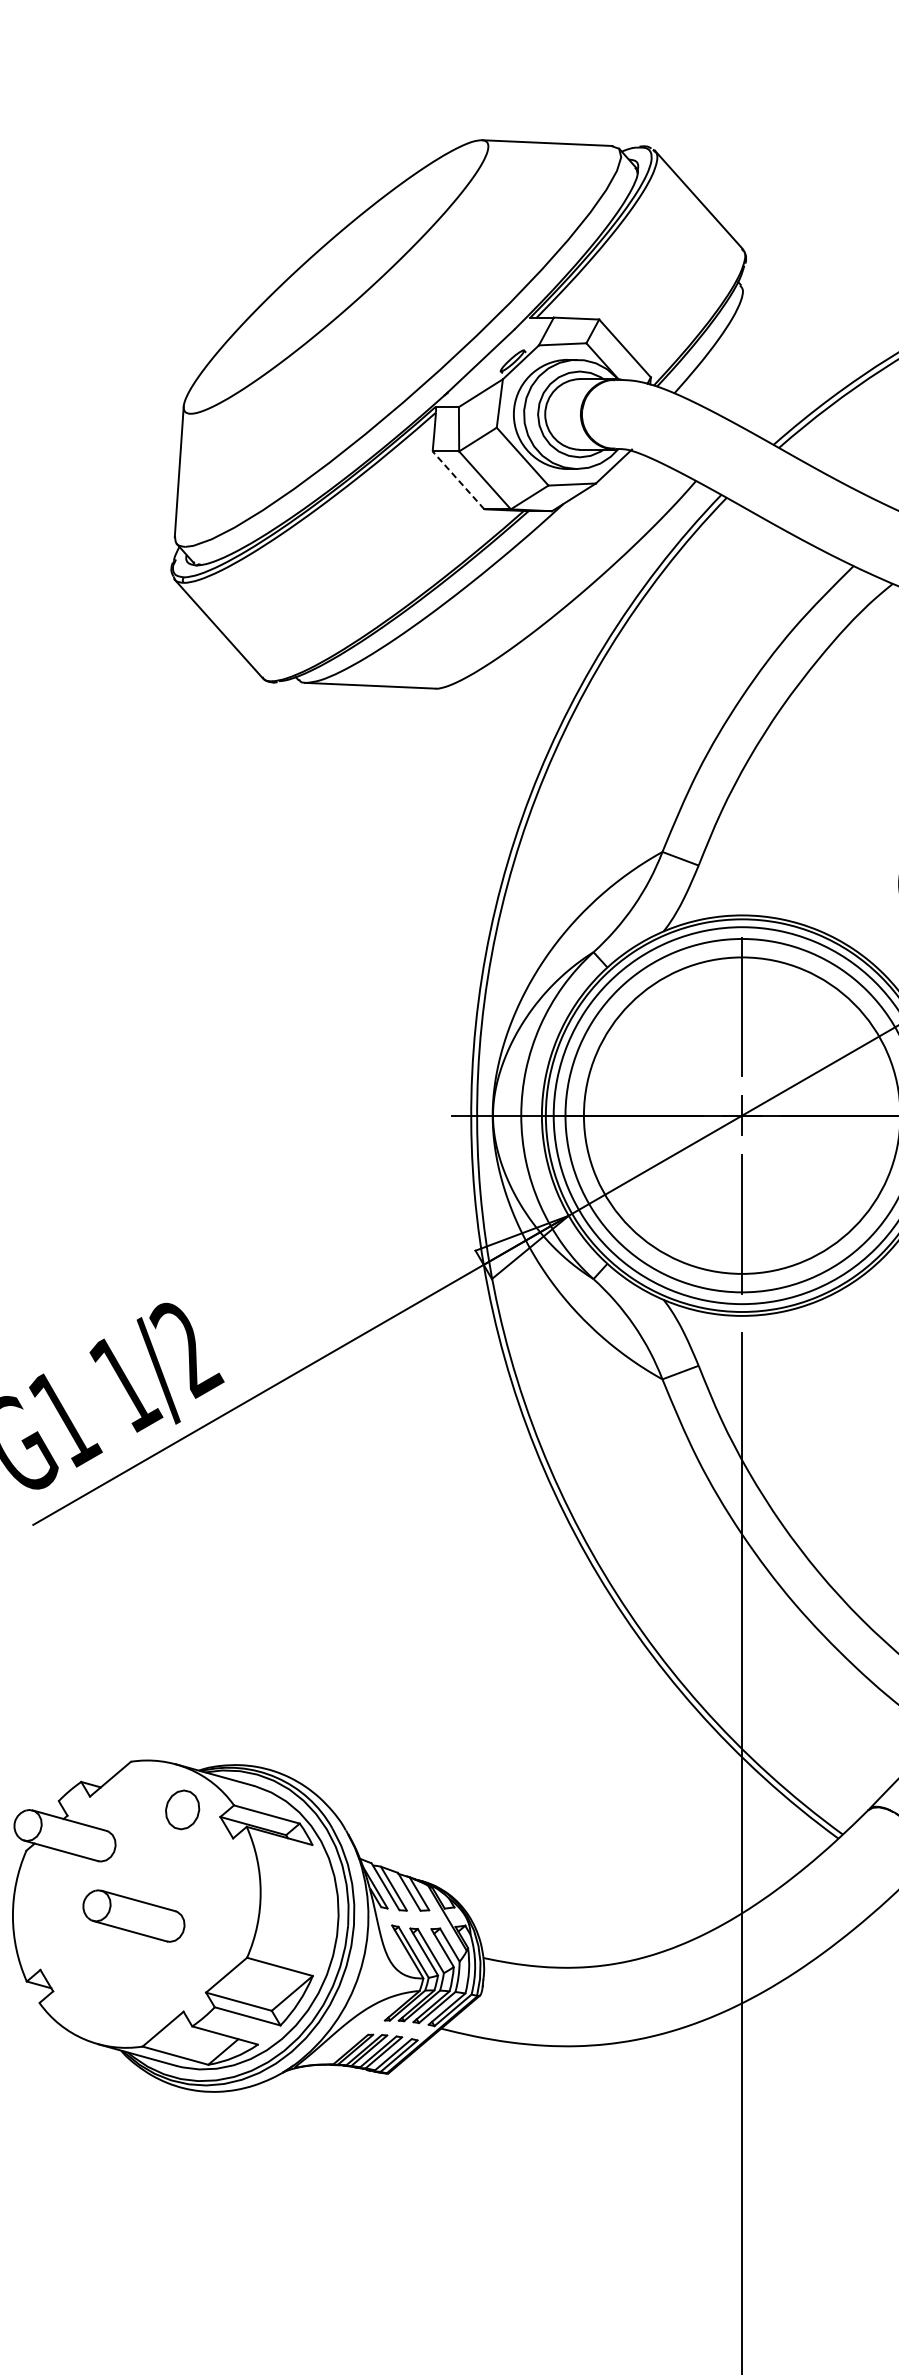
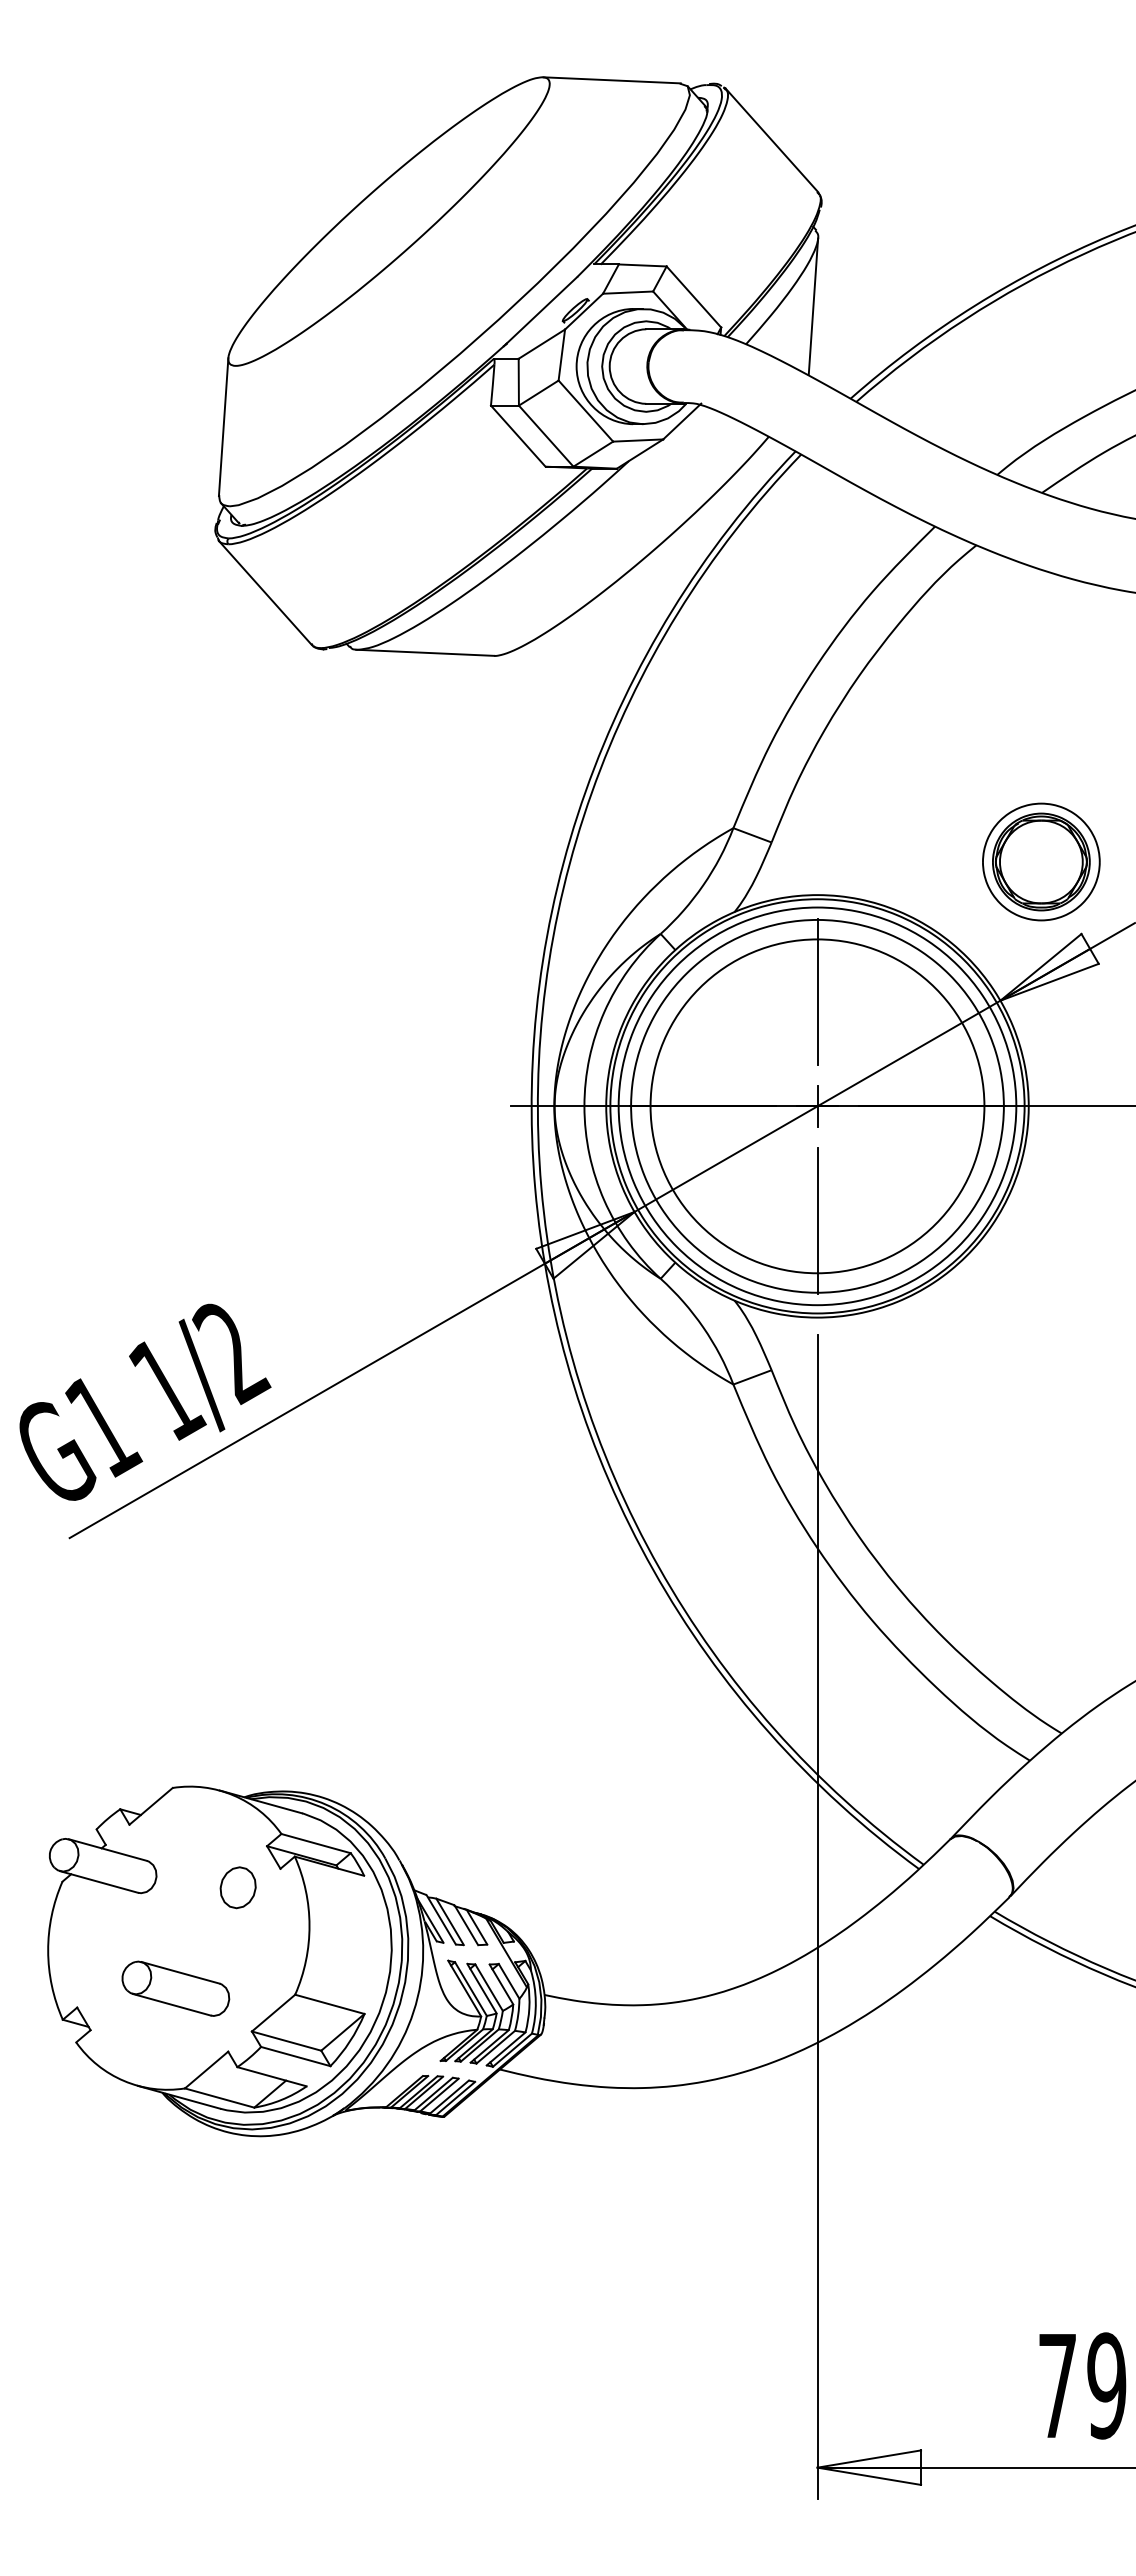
line: (738, 357) -> (813, 306), added
line: (458, 480) -> (518, 436), dashed -> solid
part: (181, 1809) -> (237, 1887), moved
part: (133, 1915) -> (175, 1988), moved

